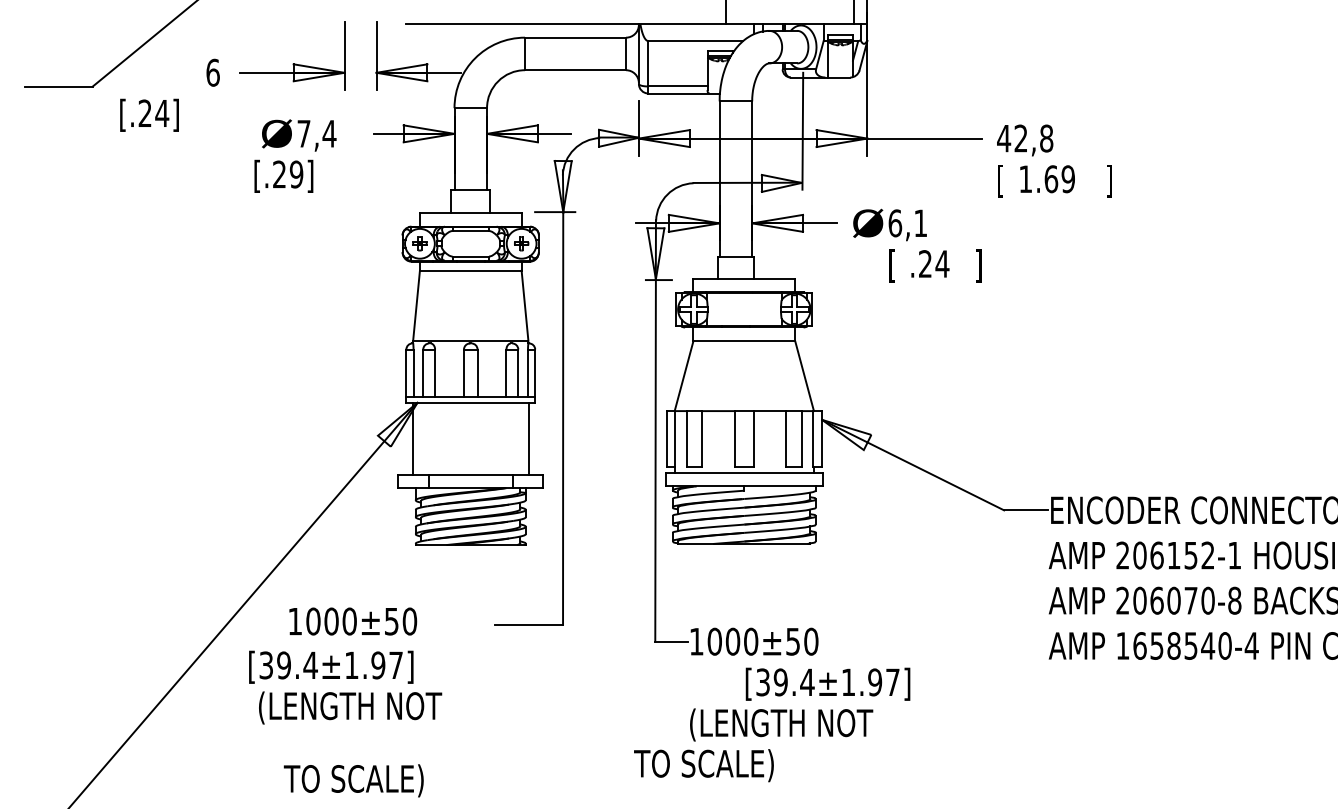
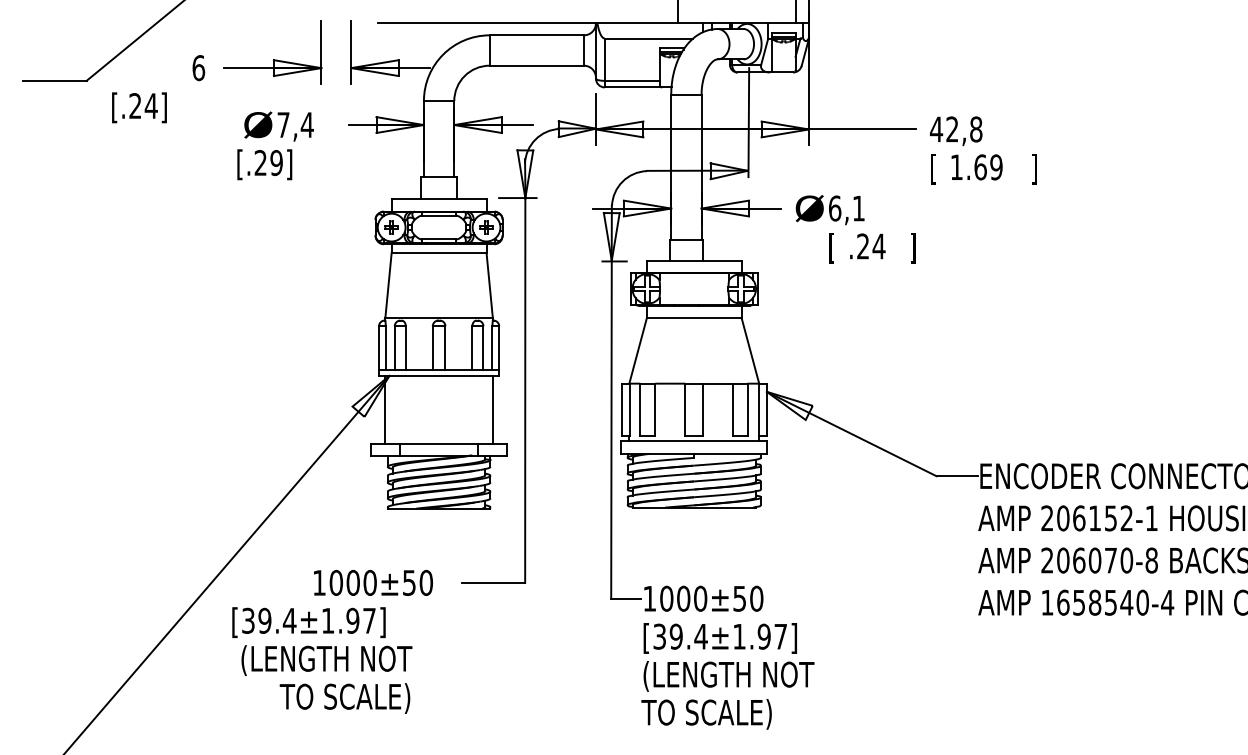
text: (353, 621) -> (373, 582), moved
text: (827, 684) -> (719, 638), moved
text: (703, 765) -> (706, 714), moved
text: (353, 780) -> (344, 698), moved

